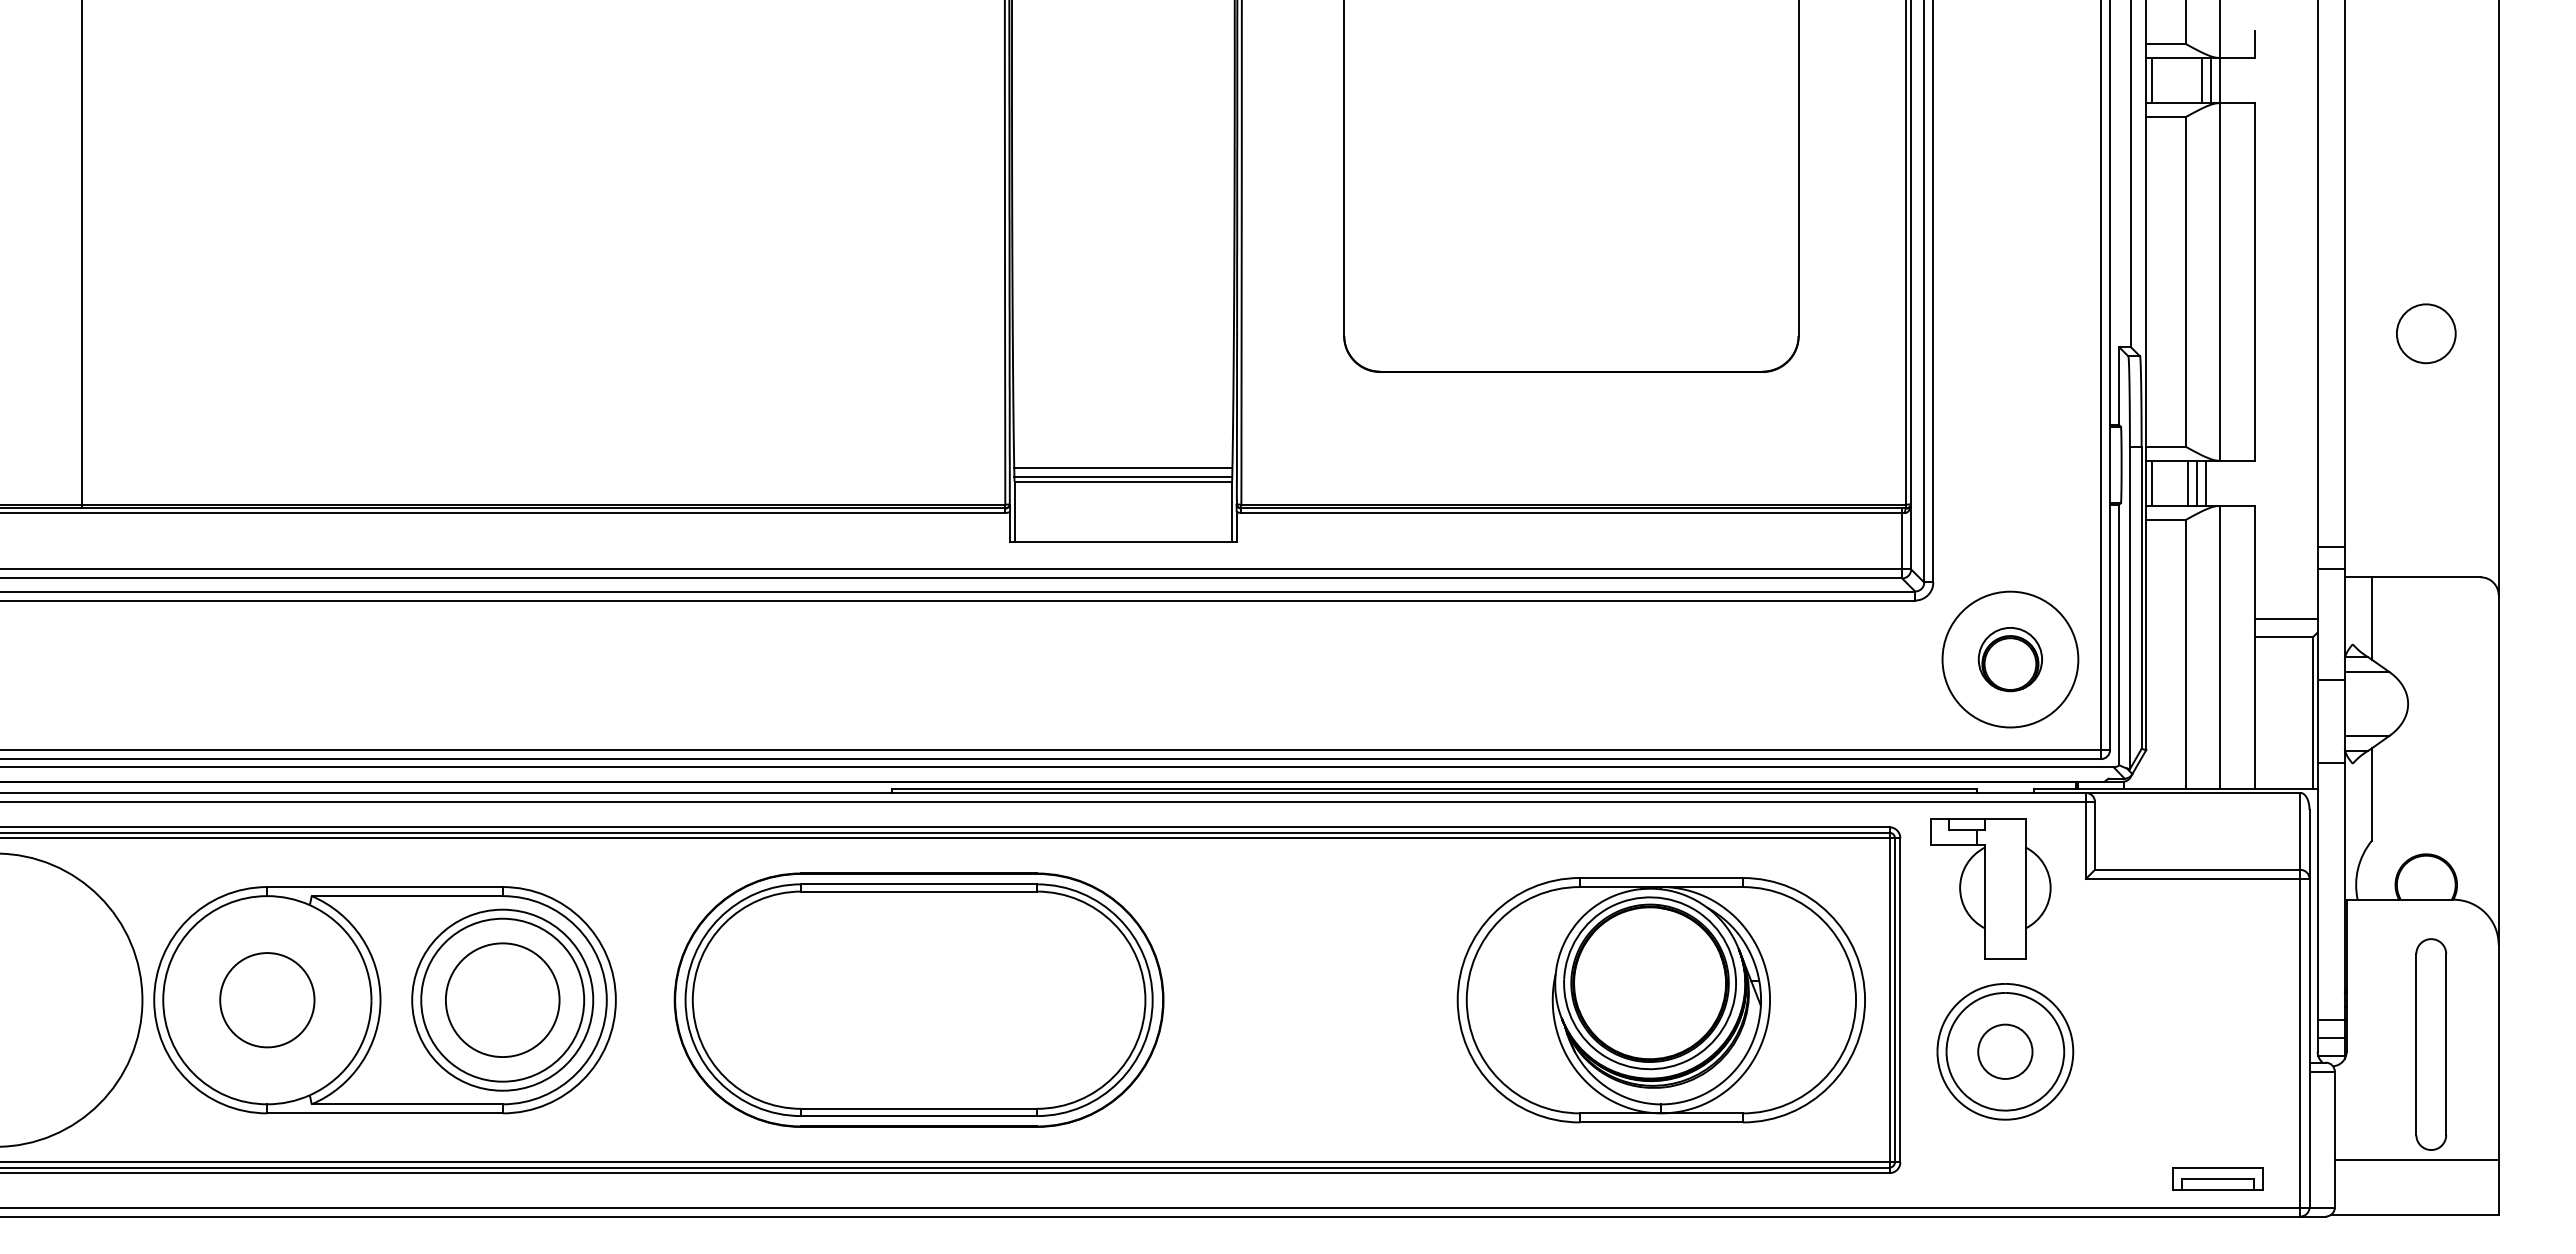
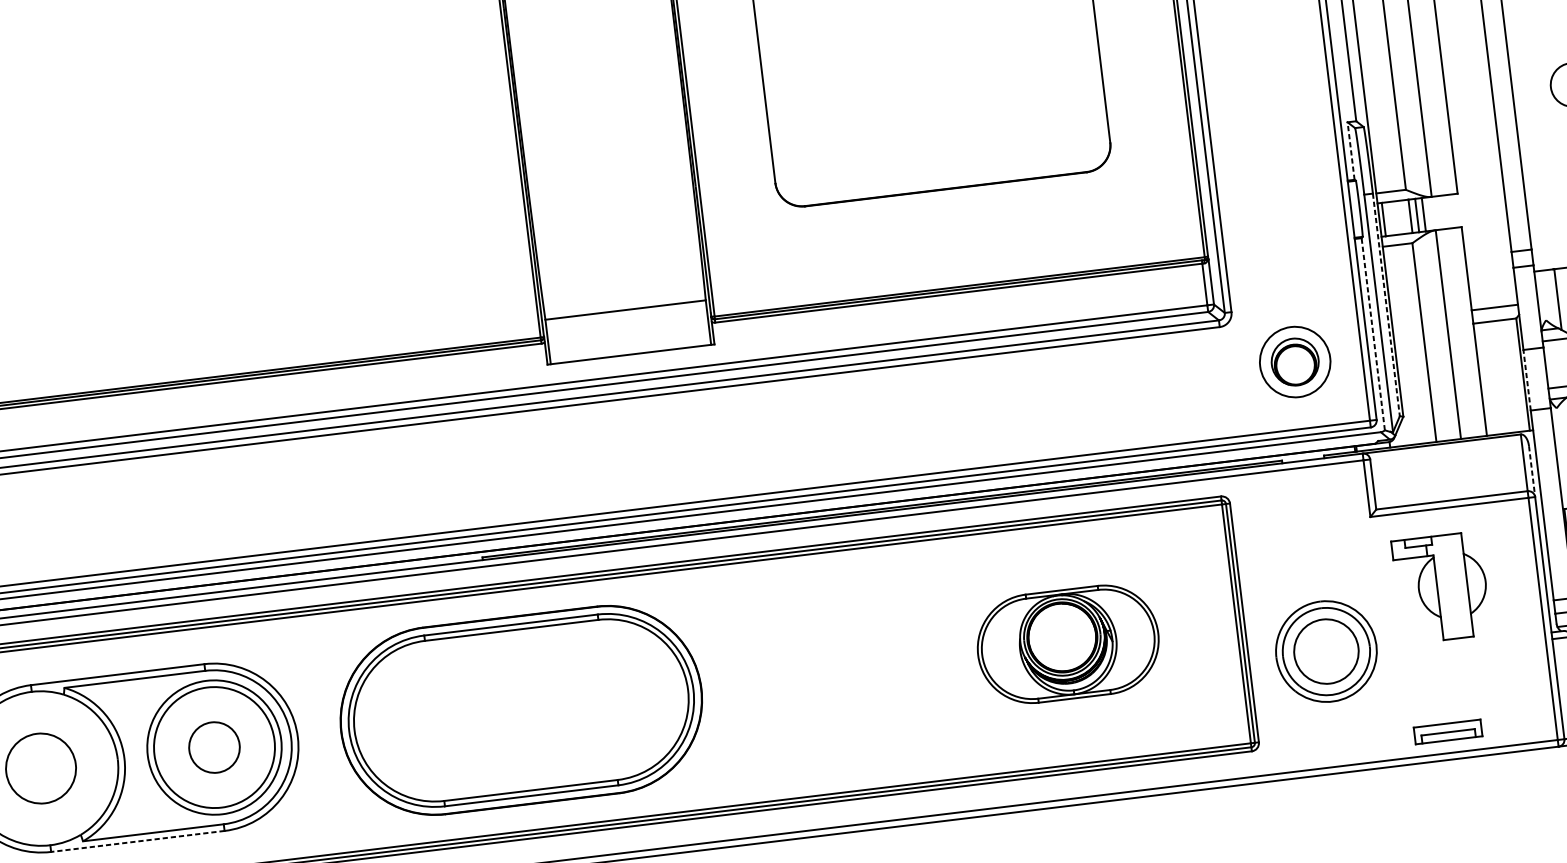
line: (2119, 385) -> (1351, 150), solid -> dashed
line: (1123, 468) -> (624, 300), removed
line: (1123, 477) -> (625, 307), removed
line: (2141, 598) -> (1386, 305), solid -> dashed
line: (2119, 634) -> (1373, 333), solid -> dashed
circle: (2010, 659) -> (1295, 362), size x0.7
line: (2317, 720) -> (1526, 379), solid -> dashed
line: (2309, 844) -> (1532, 471), solid -> dashed
part: (1990, 888) -> (1441, 587), moved
circle: (502, 1000) -> (214, 747), size x0.6
part: (1660, 1000) -> (1067, 644), size x0.6
circle: (2005, 1051) -> (1326, 651), size x1.6
line: (385, 1113) -> (138, 841), solid -> dashed
part: (2217, 1178) -> (1447, 731), moved

